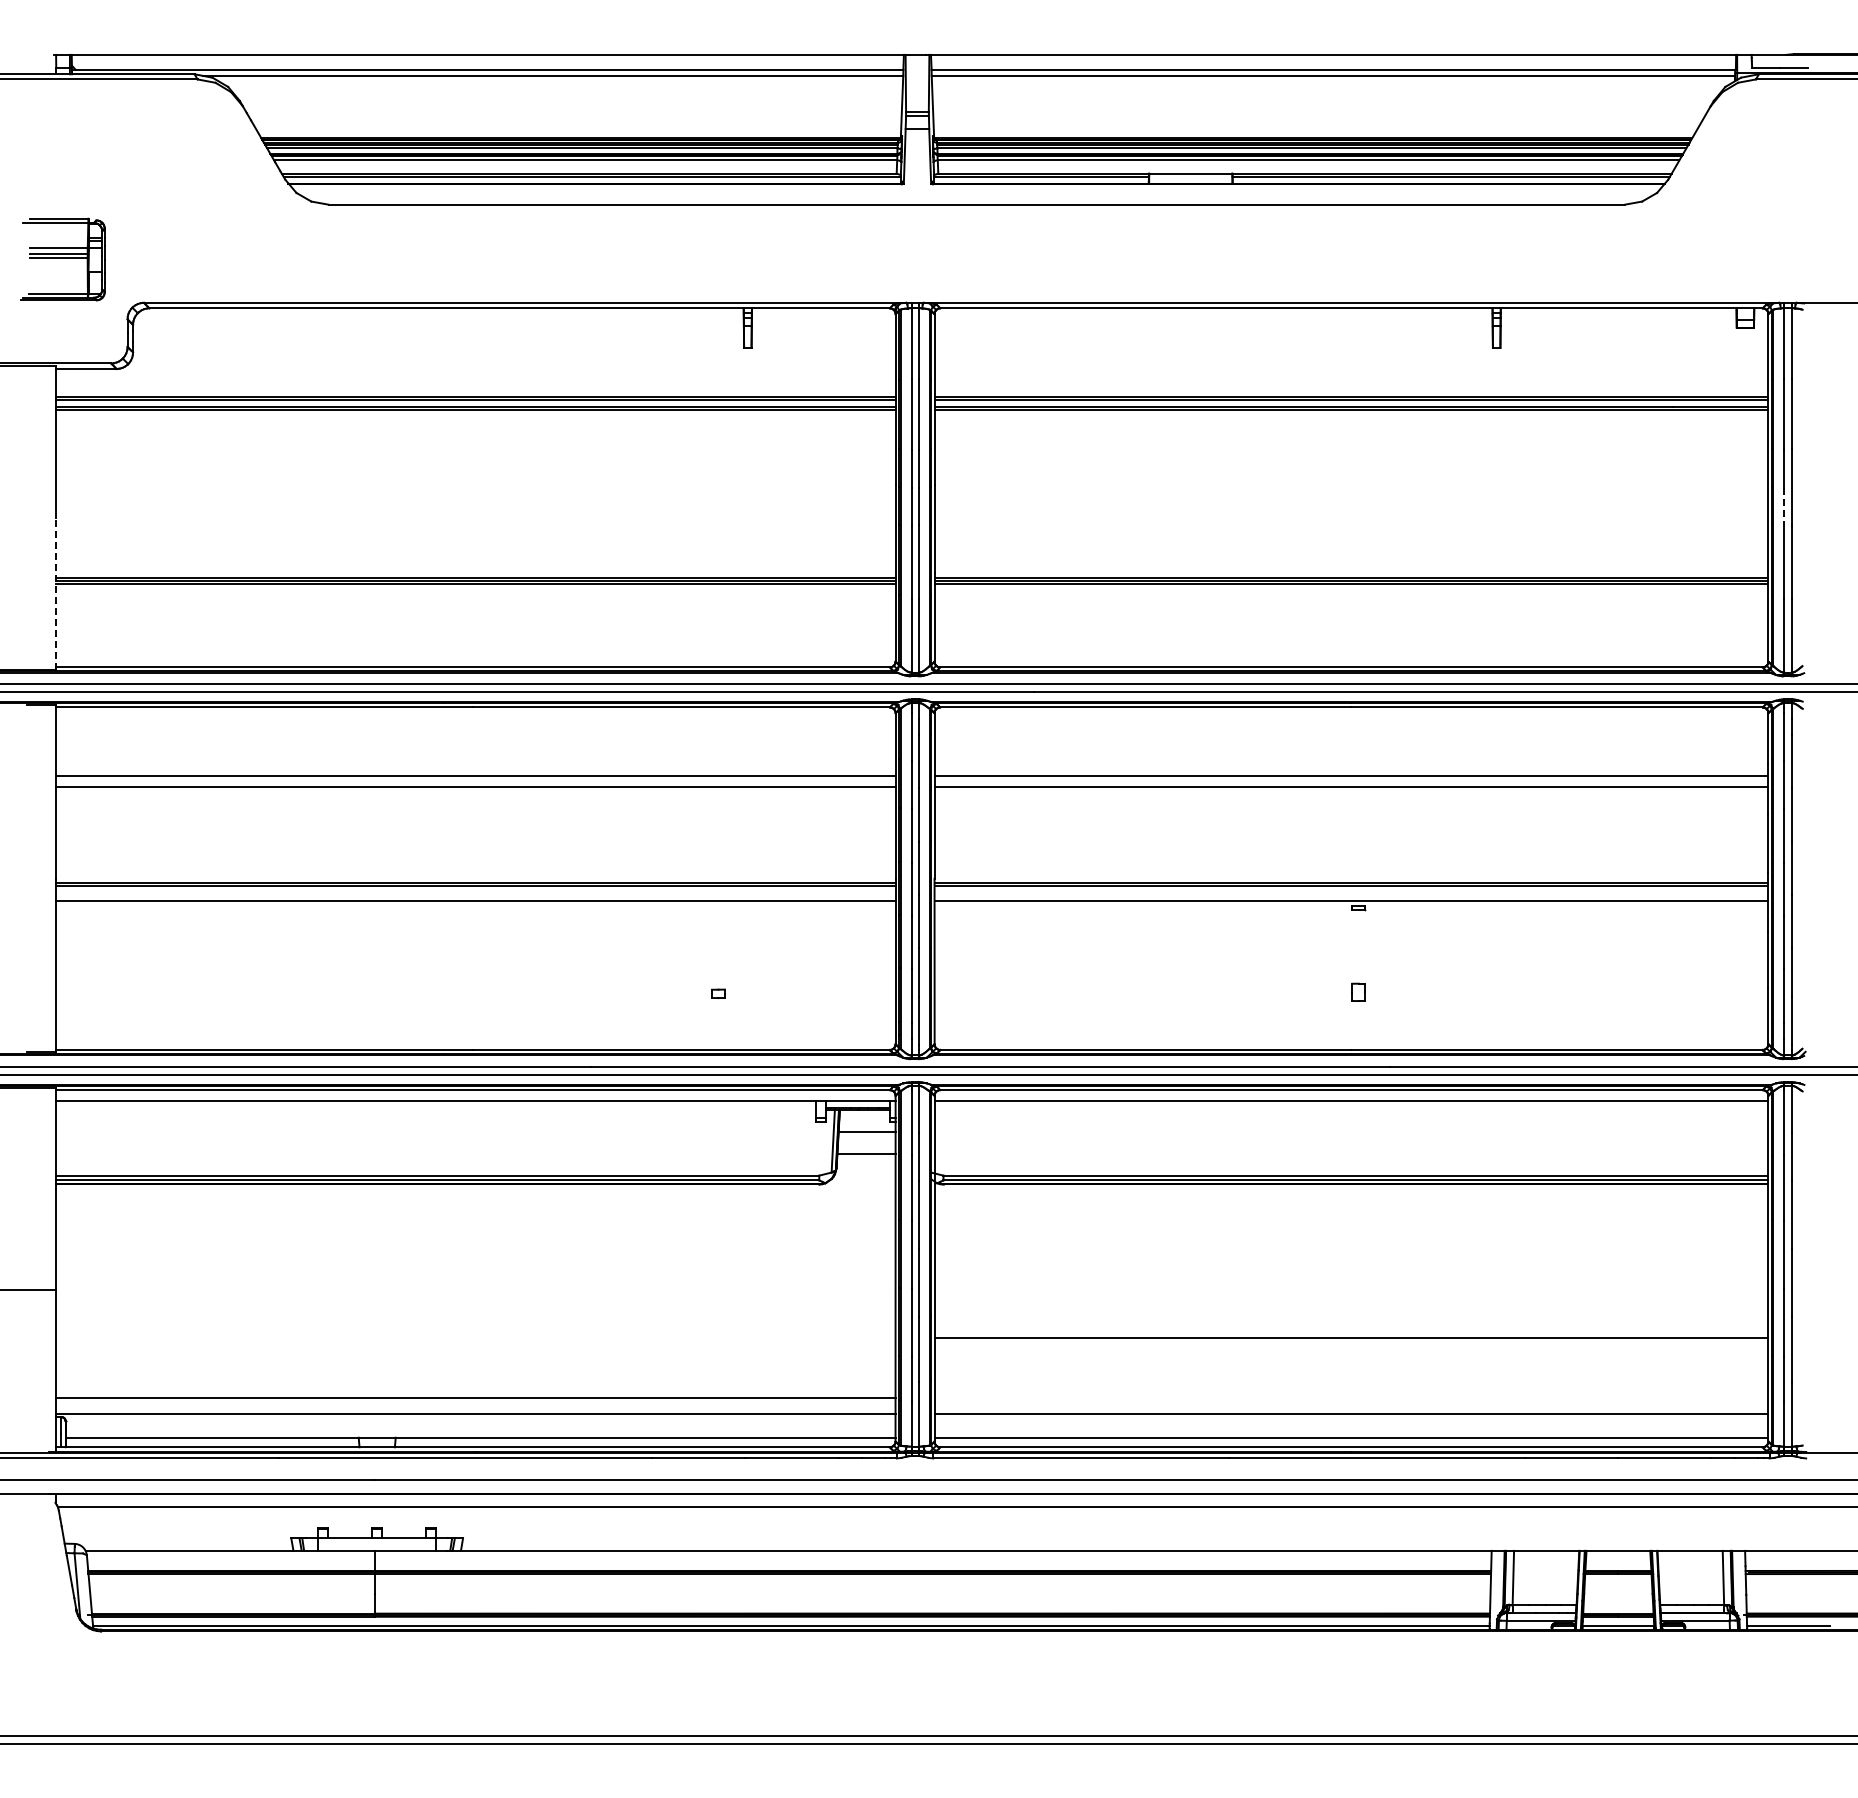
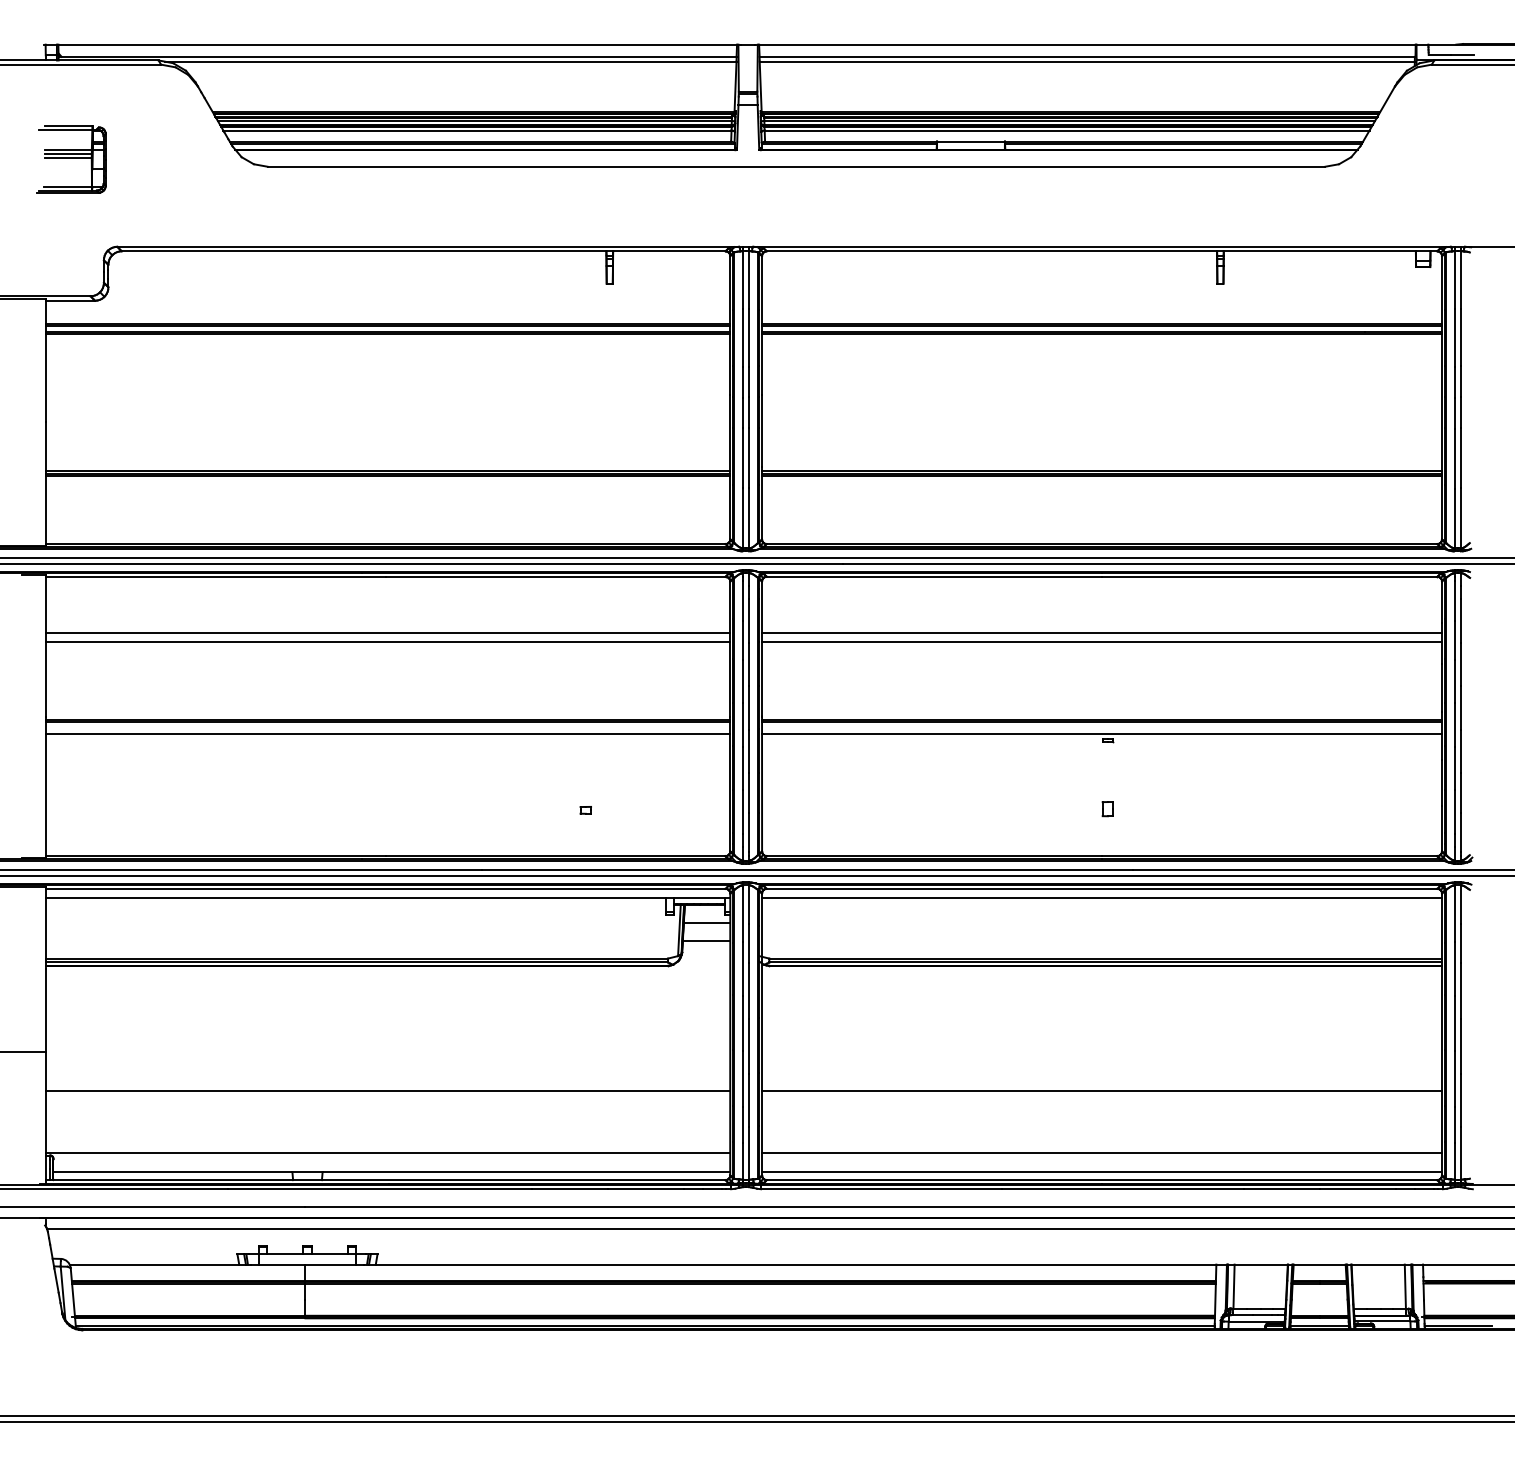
part: (62, 259) -> (71, 159), moved
line: (1784, 507) -> (1455, 413), dashed -> solid
line: (56, 593) -> (45, 483), dashed -> solid
line: (475, 1398) -> (387, 1091), moved

